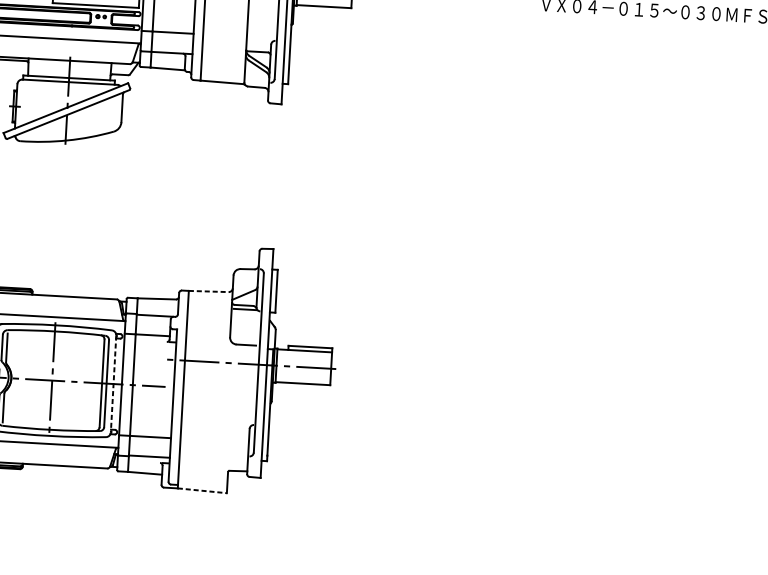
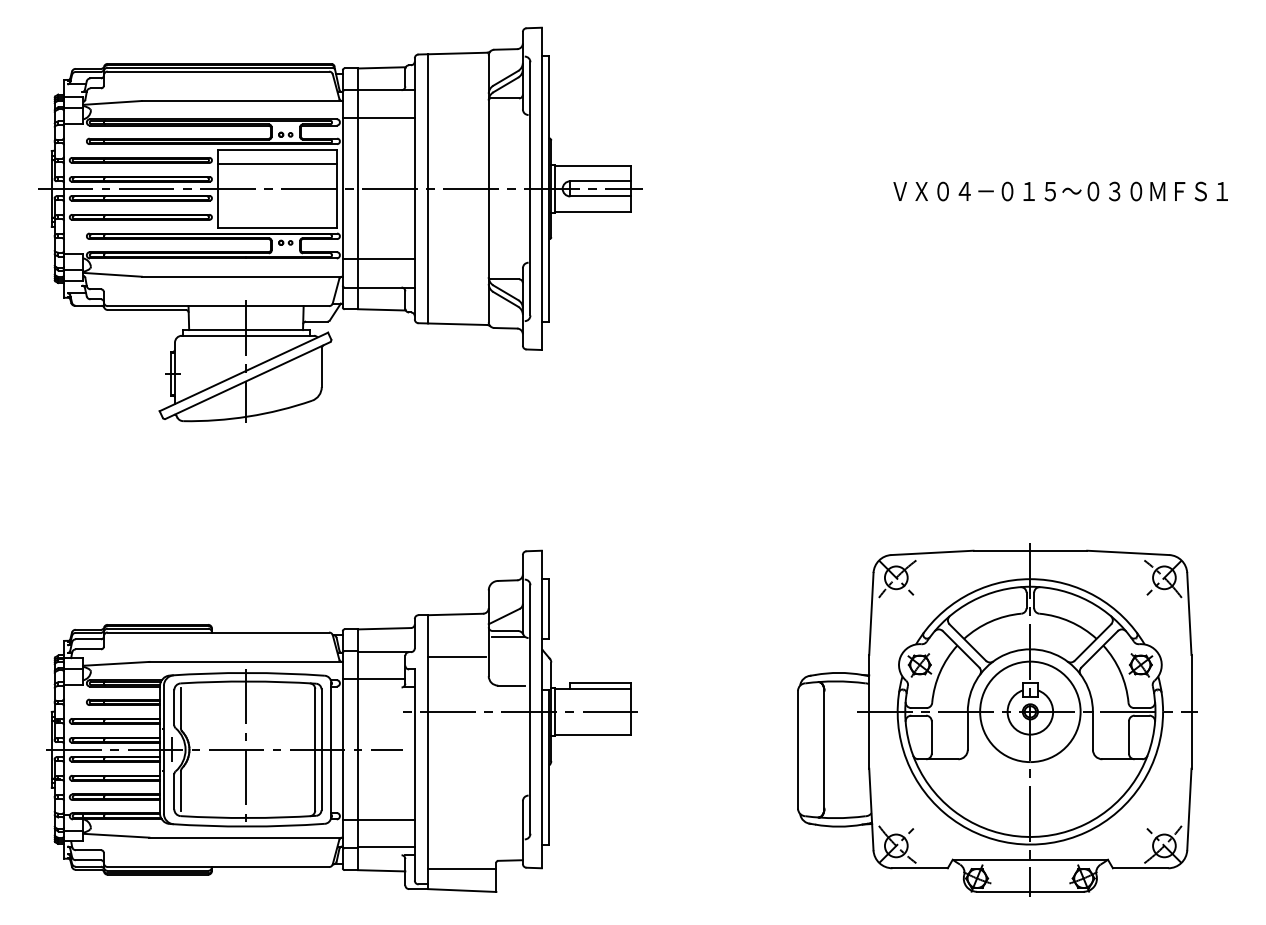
line: (208, 291) -> (455, 614), dashed -> solid
line: (207, 322) -> (456, 657), added
line: (113, 384) -> (331, 750), dashed -> solid
part: (595, 389) -> (997, 719), added
line: (203, 474) -> (462, 868), added
line: (202, 490) -> (462, 890), dashed -> solid

